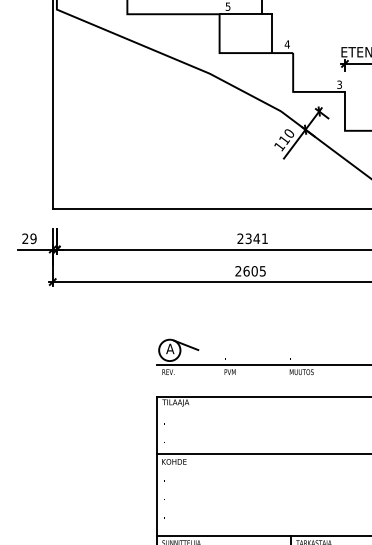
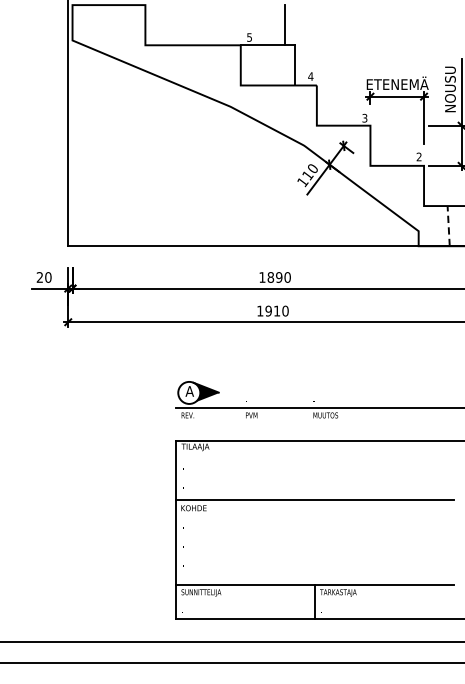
text: (33, 238) -> (48, 277), 29 -> 20
text: (252, 238) -> (274, 277), 2341 -> 1890
text: (250, 270) -> (272, 310), 2605 -> 1910
fill: (186, 349) -> (206, 392), added

